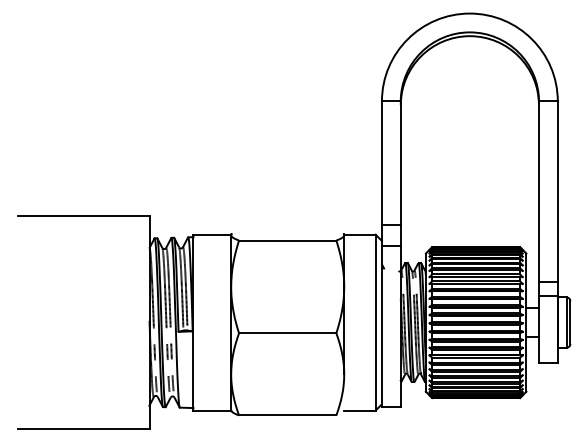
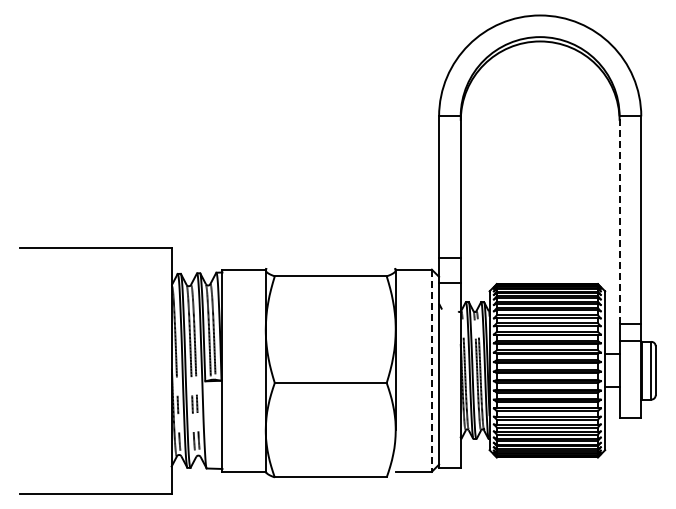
line: (538, 191) -> (619, 220), solid -> dashed
line: (375, 323) -> (431, 371), solid -> dashed

